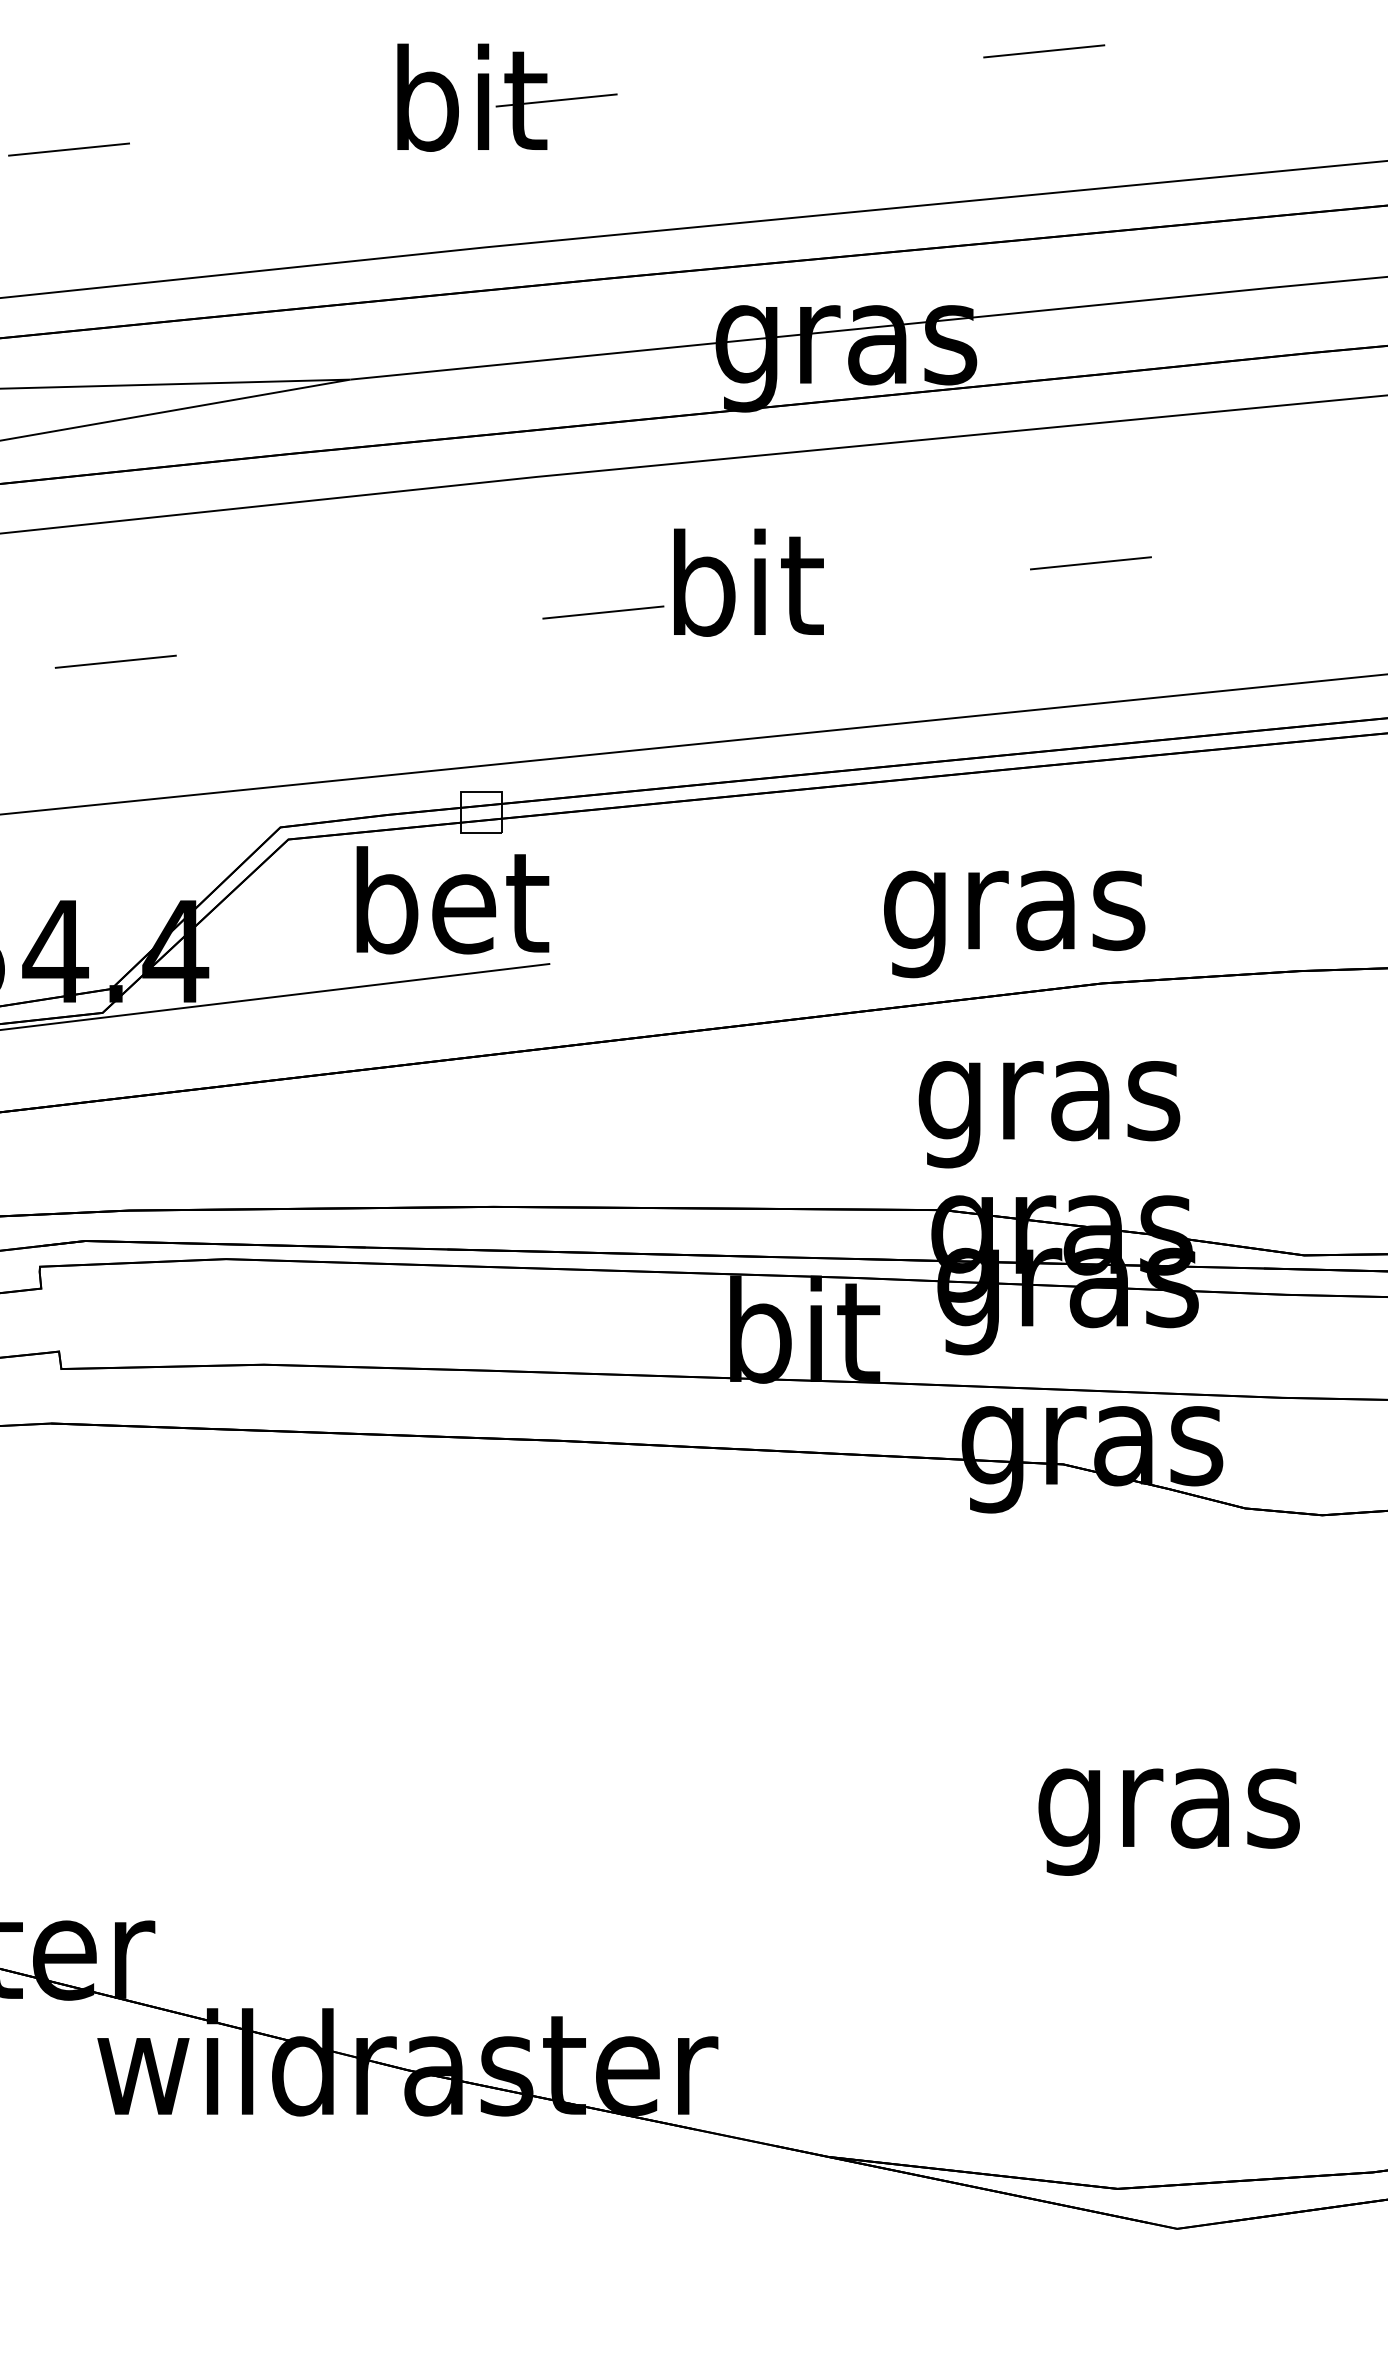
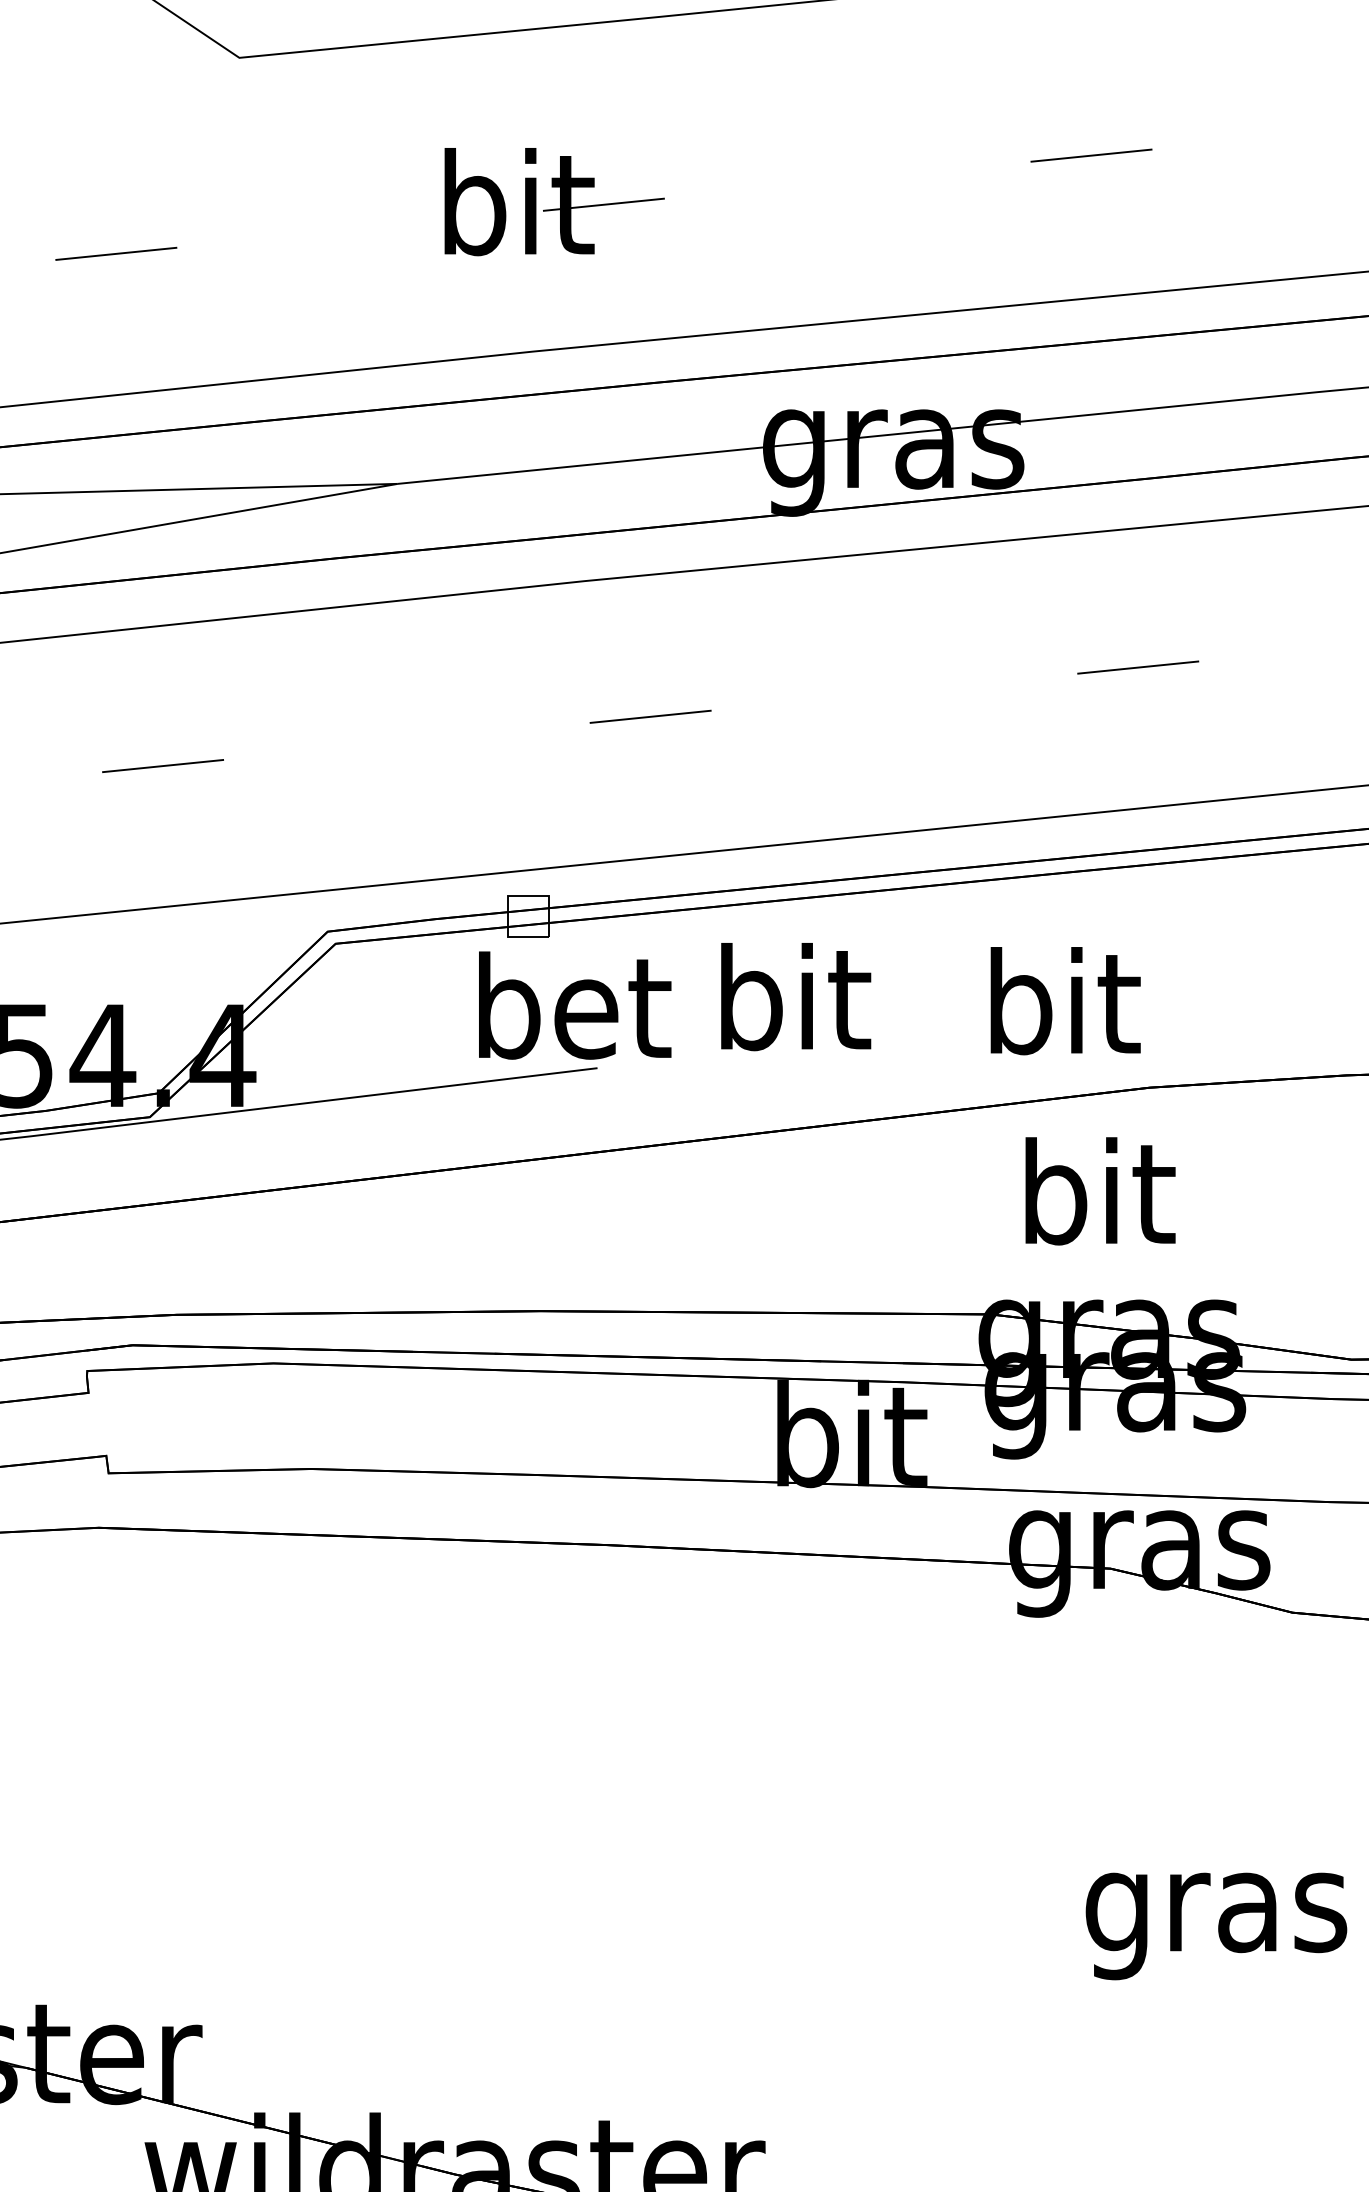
text: (748, 582) -> (795, 996), moved
text: (452, 900) -> (574, 1005), moved
text: (1014, 910) -> (1061, 1014), gras -> bit
text: (1049, 1100) -> (1096, 1204), gras -> bit

